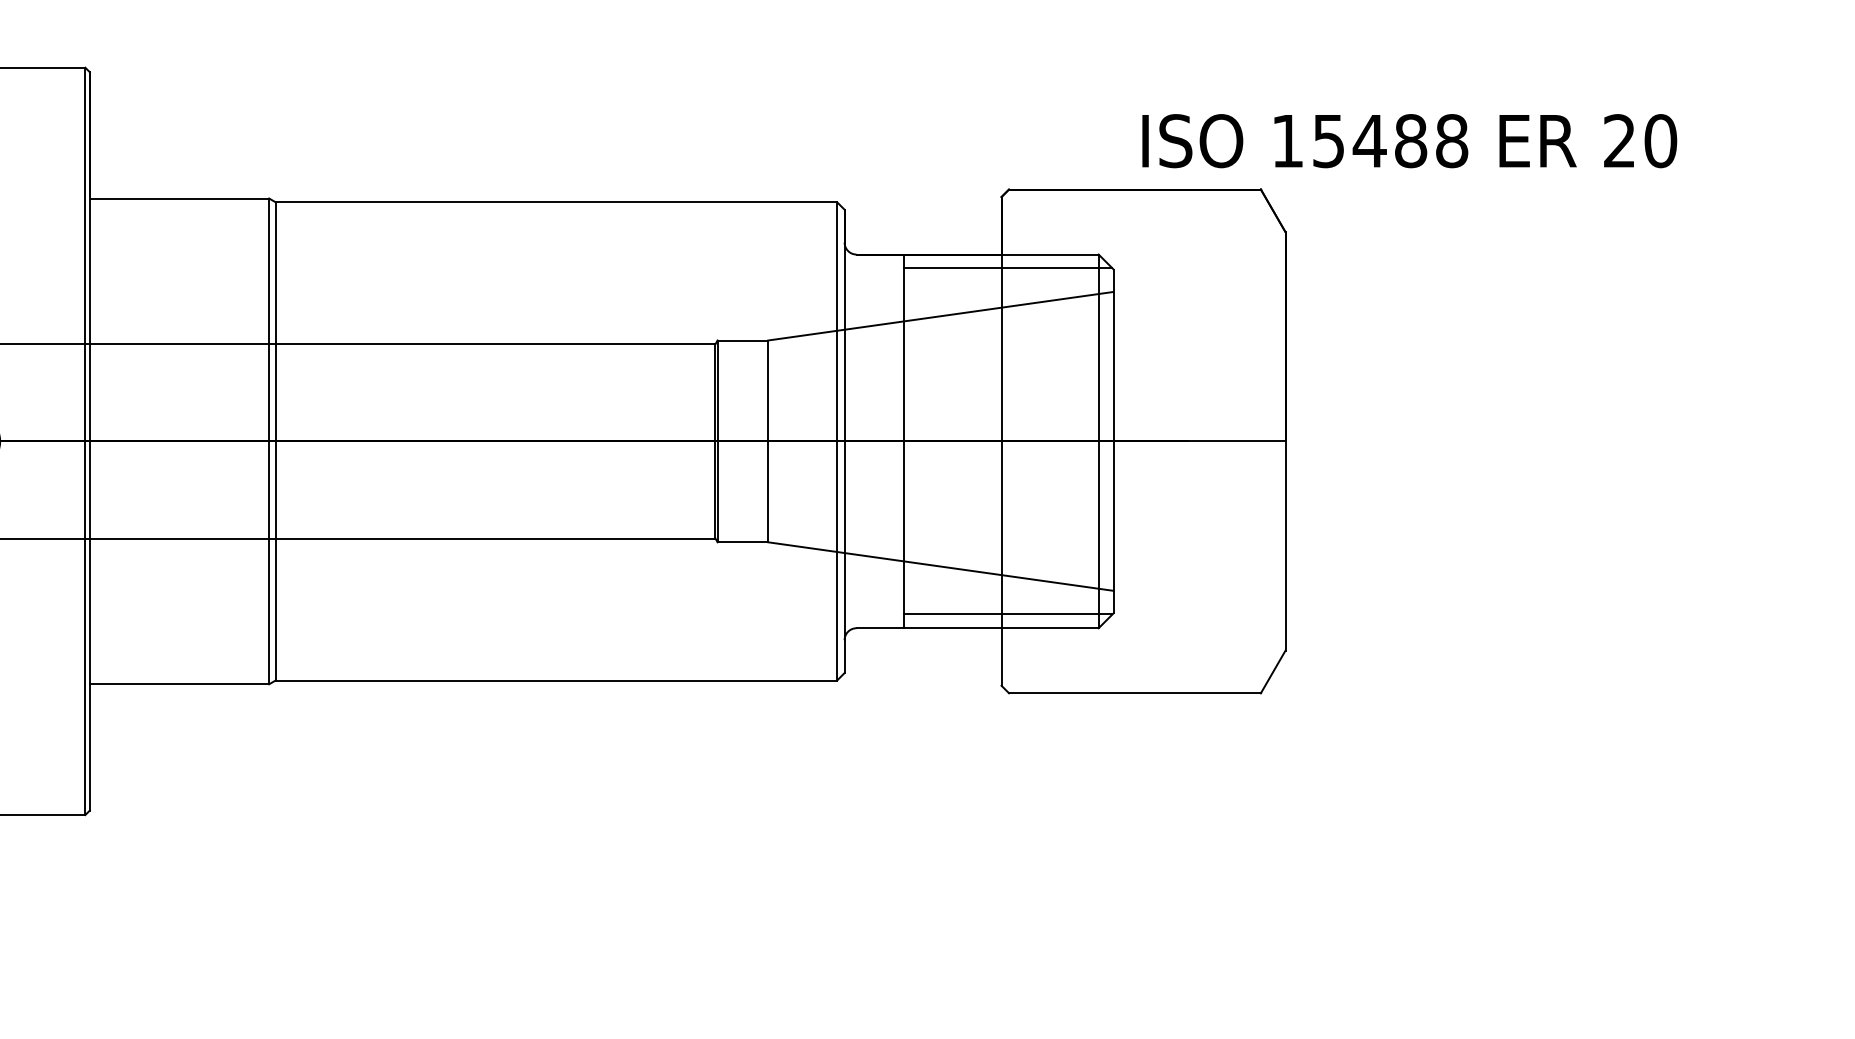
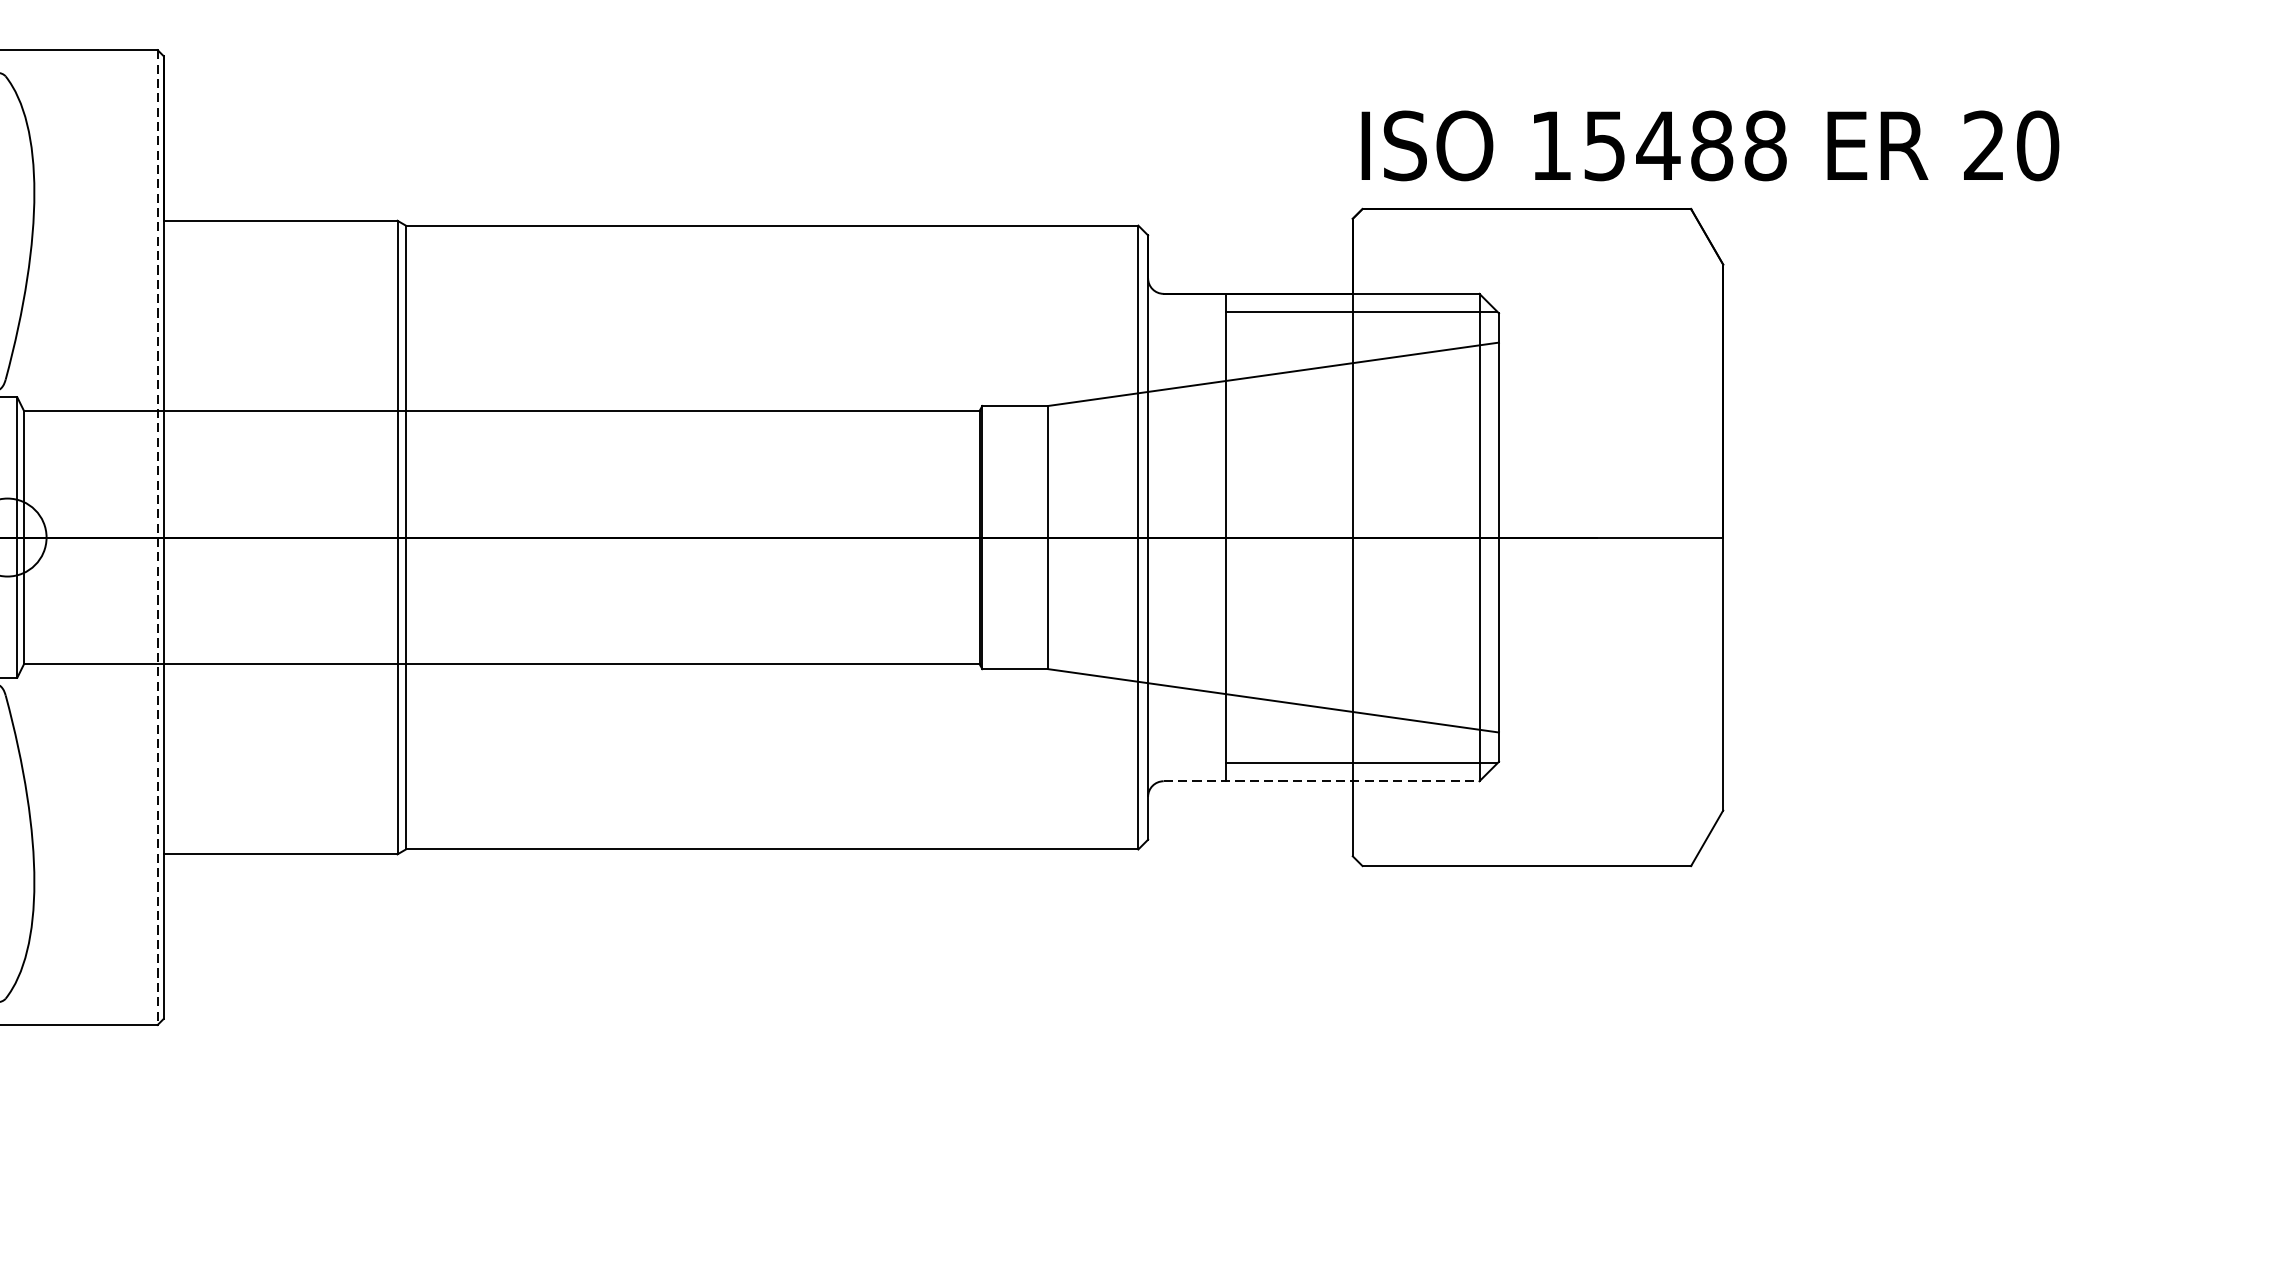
text: (1409, 141) -> (1710, 146), moved
line: (85, 441) -> (157, 537), solid -> dashed
line: (978, 628) -> (1322, 781), solid -> dashed

